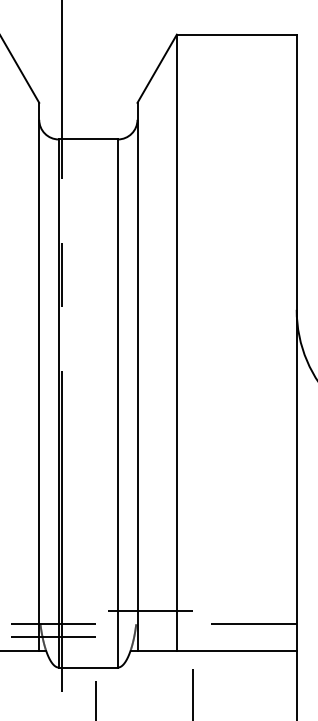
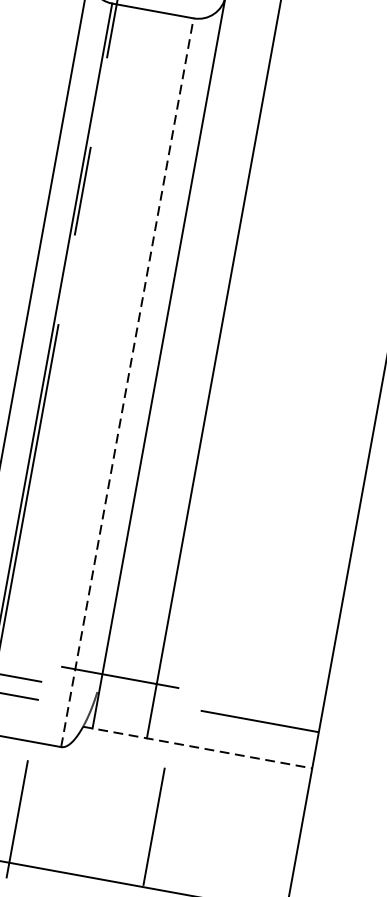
line: (117, 403) -> (126, 382), solid -> dashed
line: (214, 650) -> (198, 747), solid -> dashed

